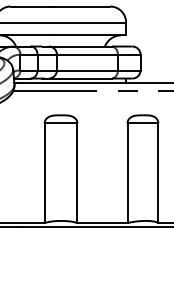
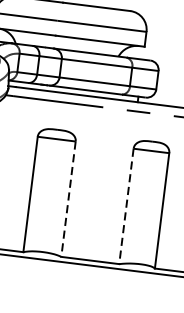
line: (77, 173) -> (68, 199), solid -> dashed
line: (127, 173) -> (126, 206), solid -> dashed

